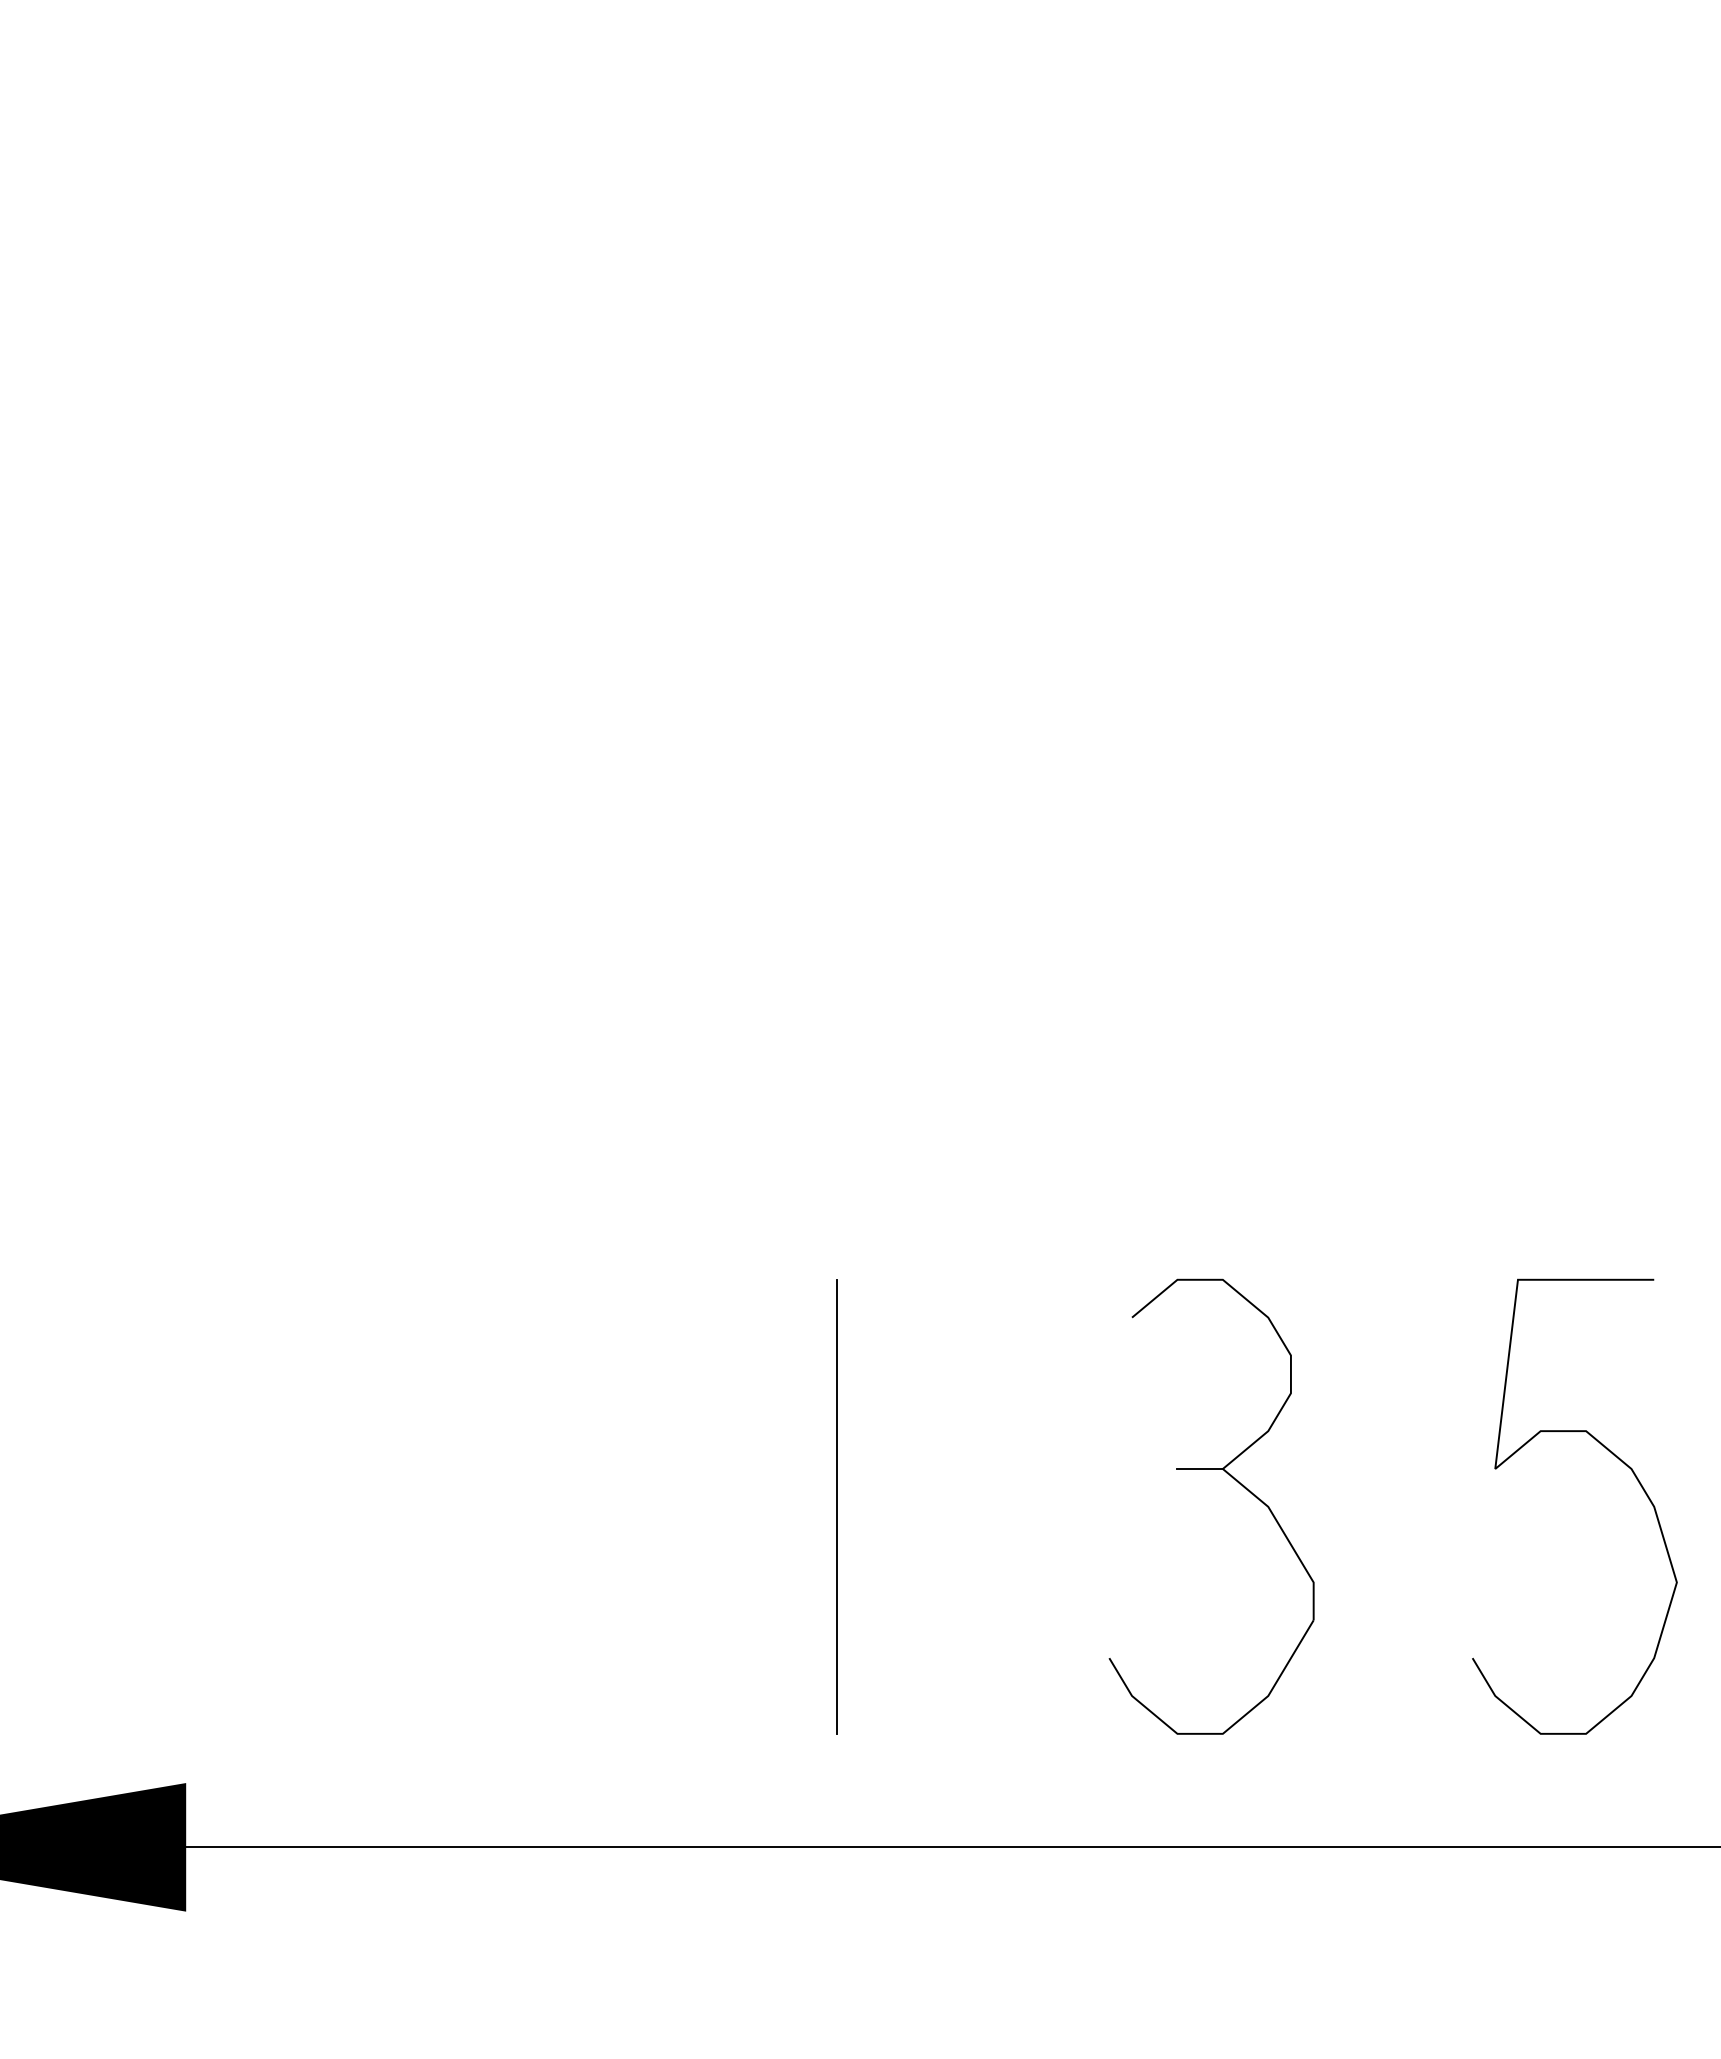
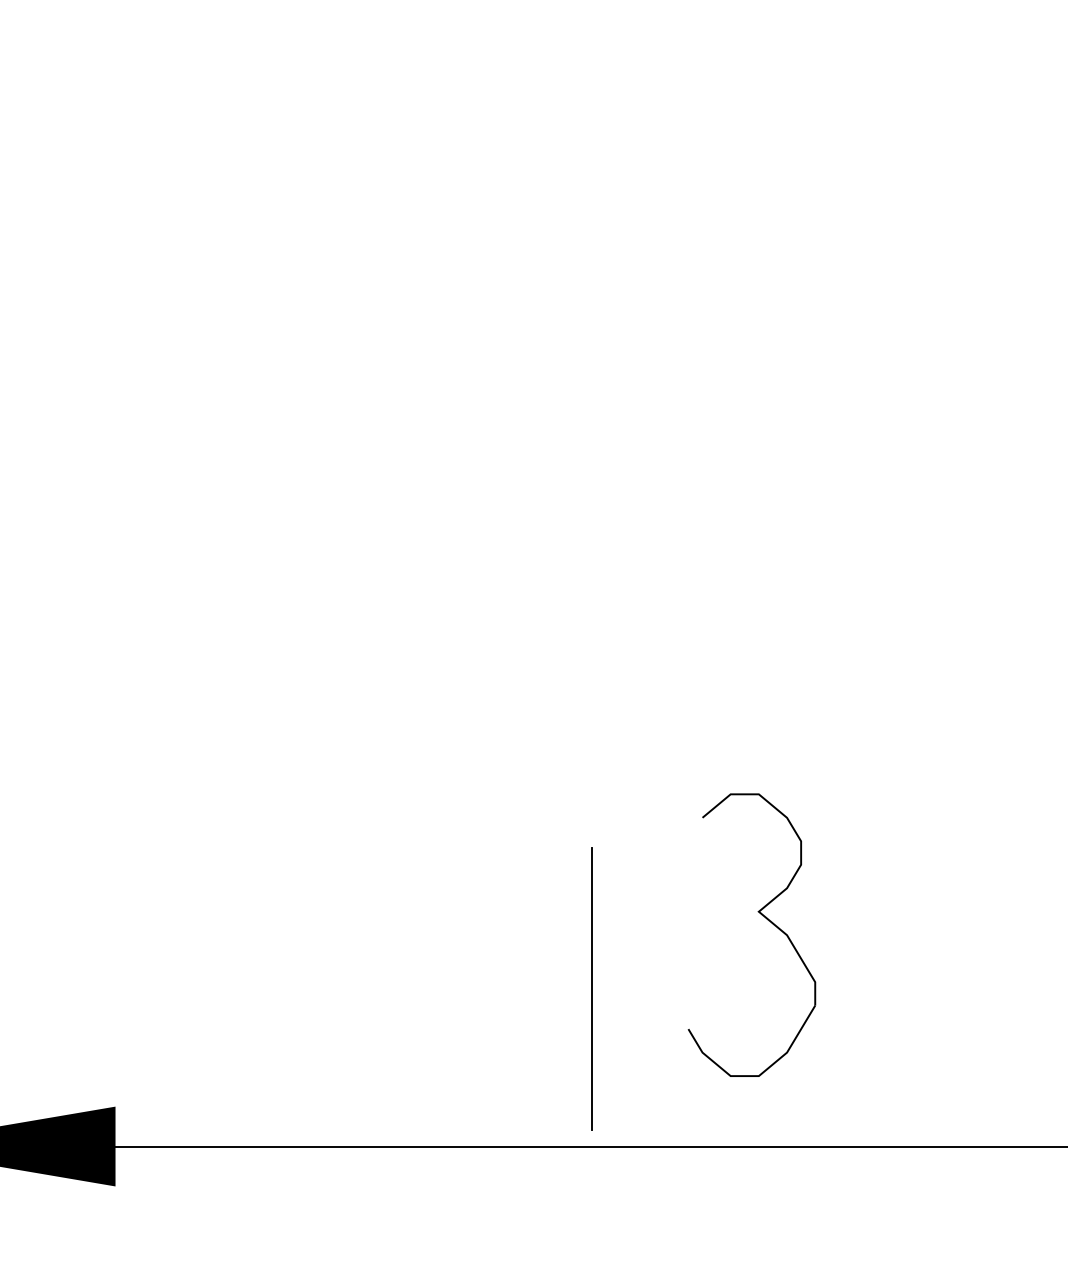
curve: (1610, 1454) -> (999, 902), removed
line: (1199, 1468) -> (744, 911), removed
line: (835, 1505) -> (591, 988), moved

